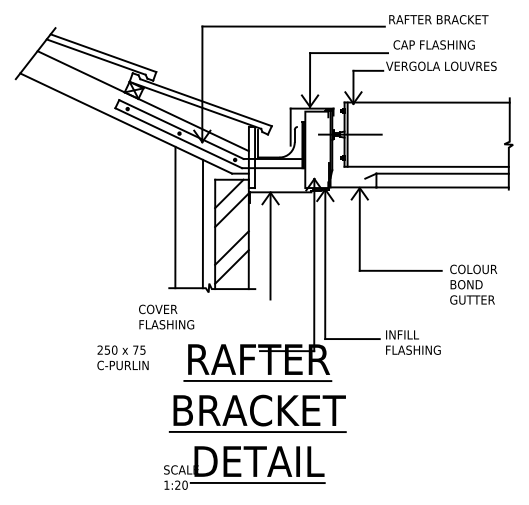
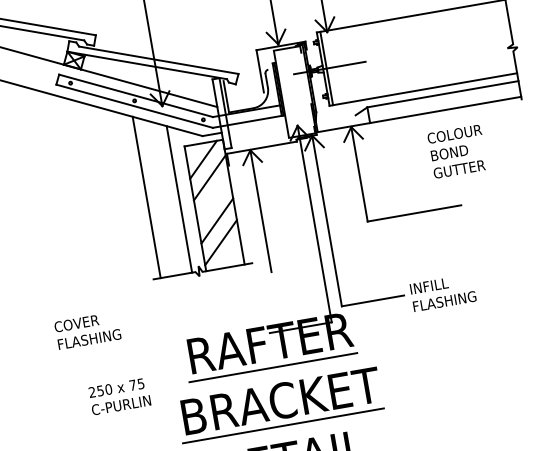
text: (473, 284) -> (457, 151), moved
text: (166, 316) -> (87, 330), moved
text: (122, 357) -> (119, 396), moved

